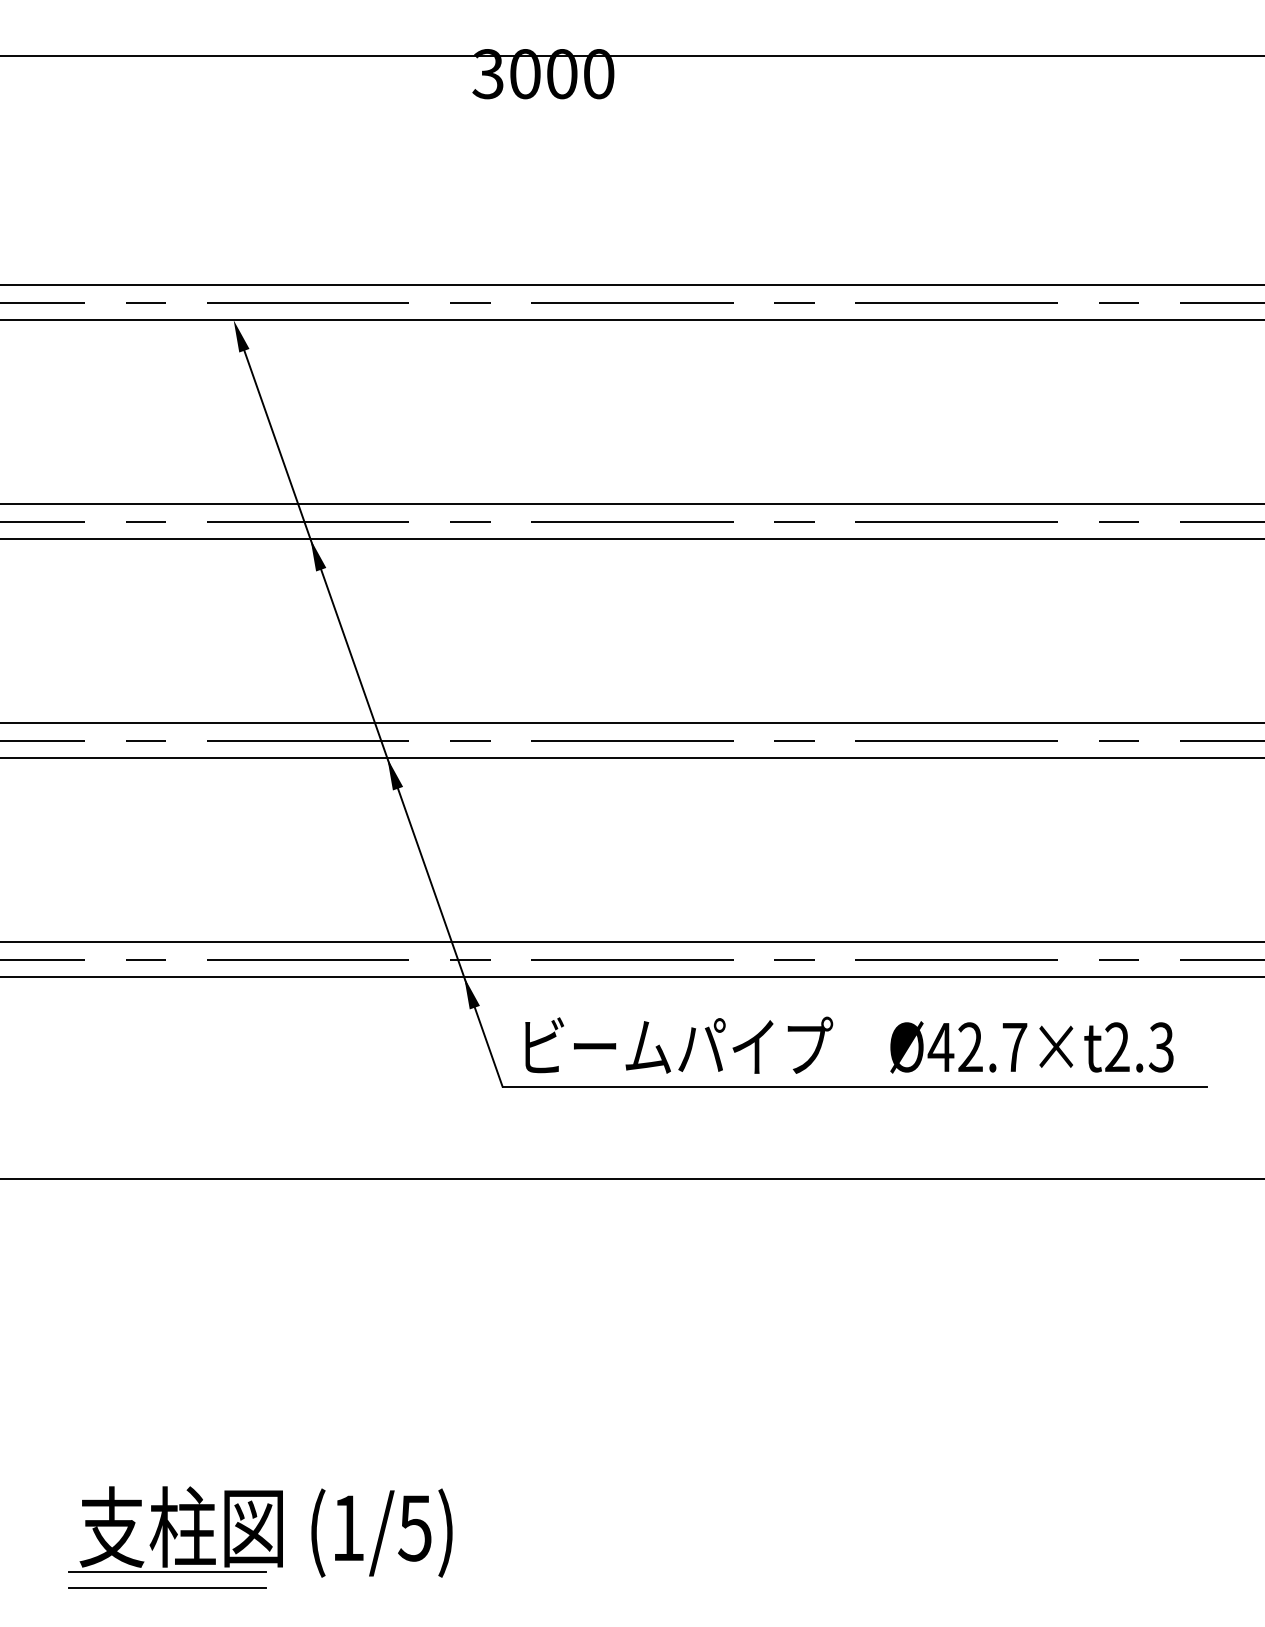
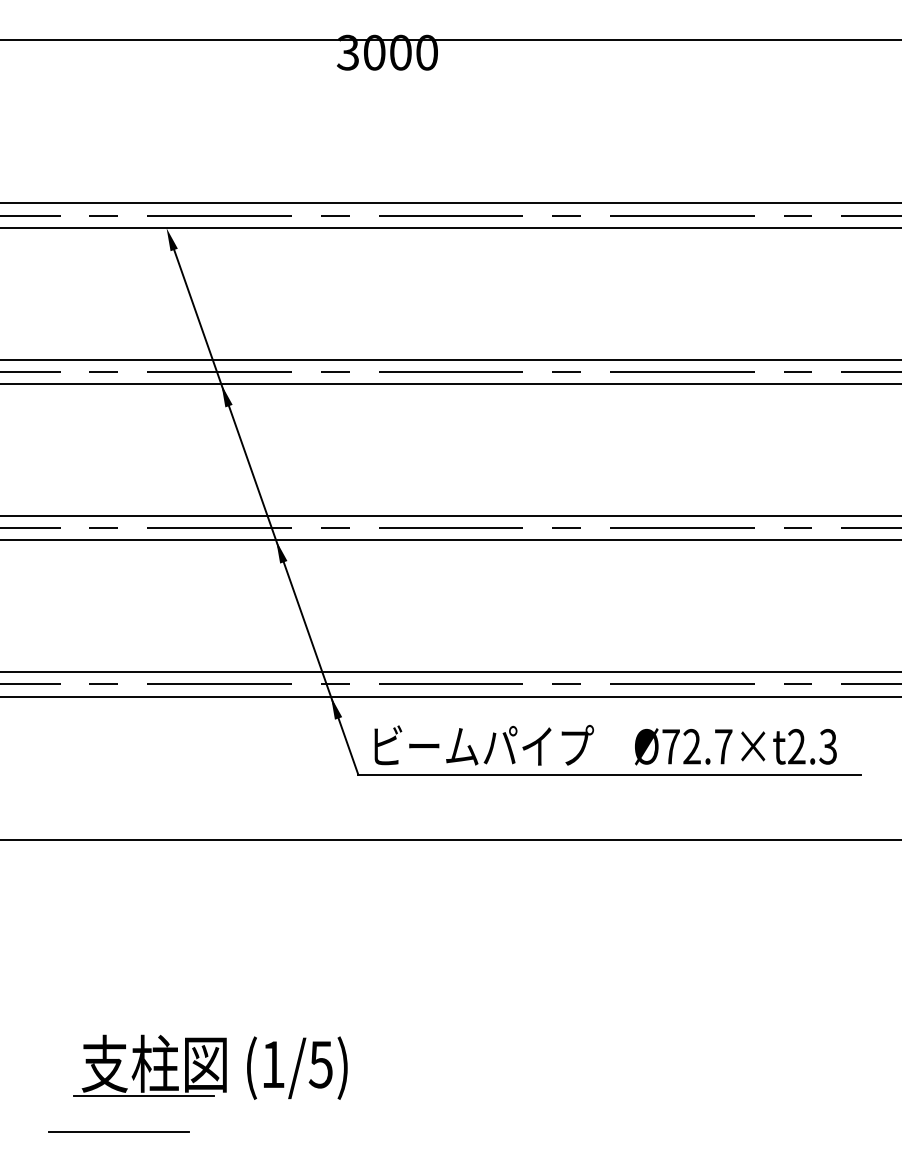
text: (940, 1046) -> (670, 746), Ø42.7×t2.3 -> Ø72.7×t2.3
part: (260, 1530) -> (210, 1066), moved

